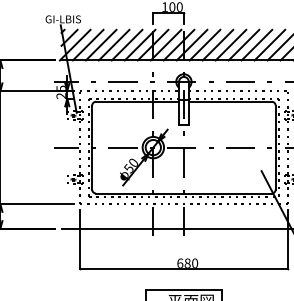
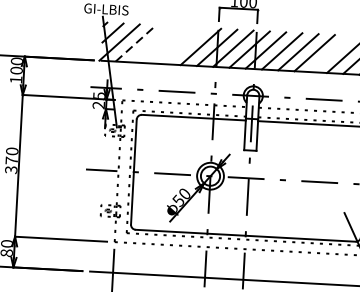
line: (100, 44) -> (151, 43), removed
line: (113, 44) -> (167, 44), removed
line: (126, 44) -> (183, 45), removed
line: (243, 44) -> (330, 53), removed
line: (88, 45) -> (136, 43), solid -> dashed

